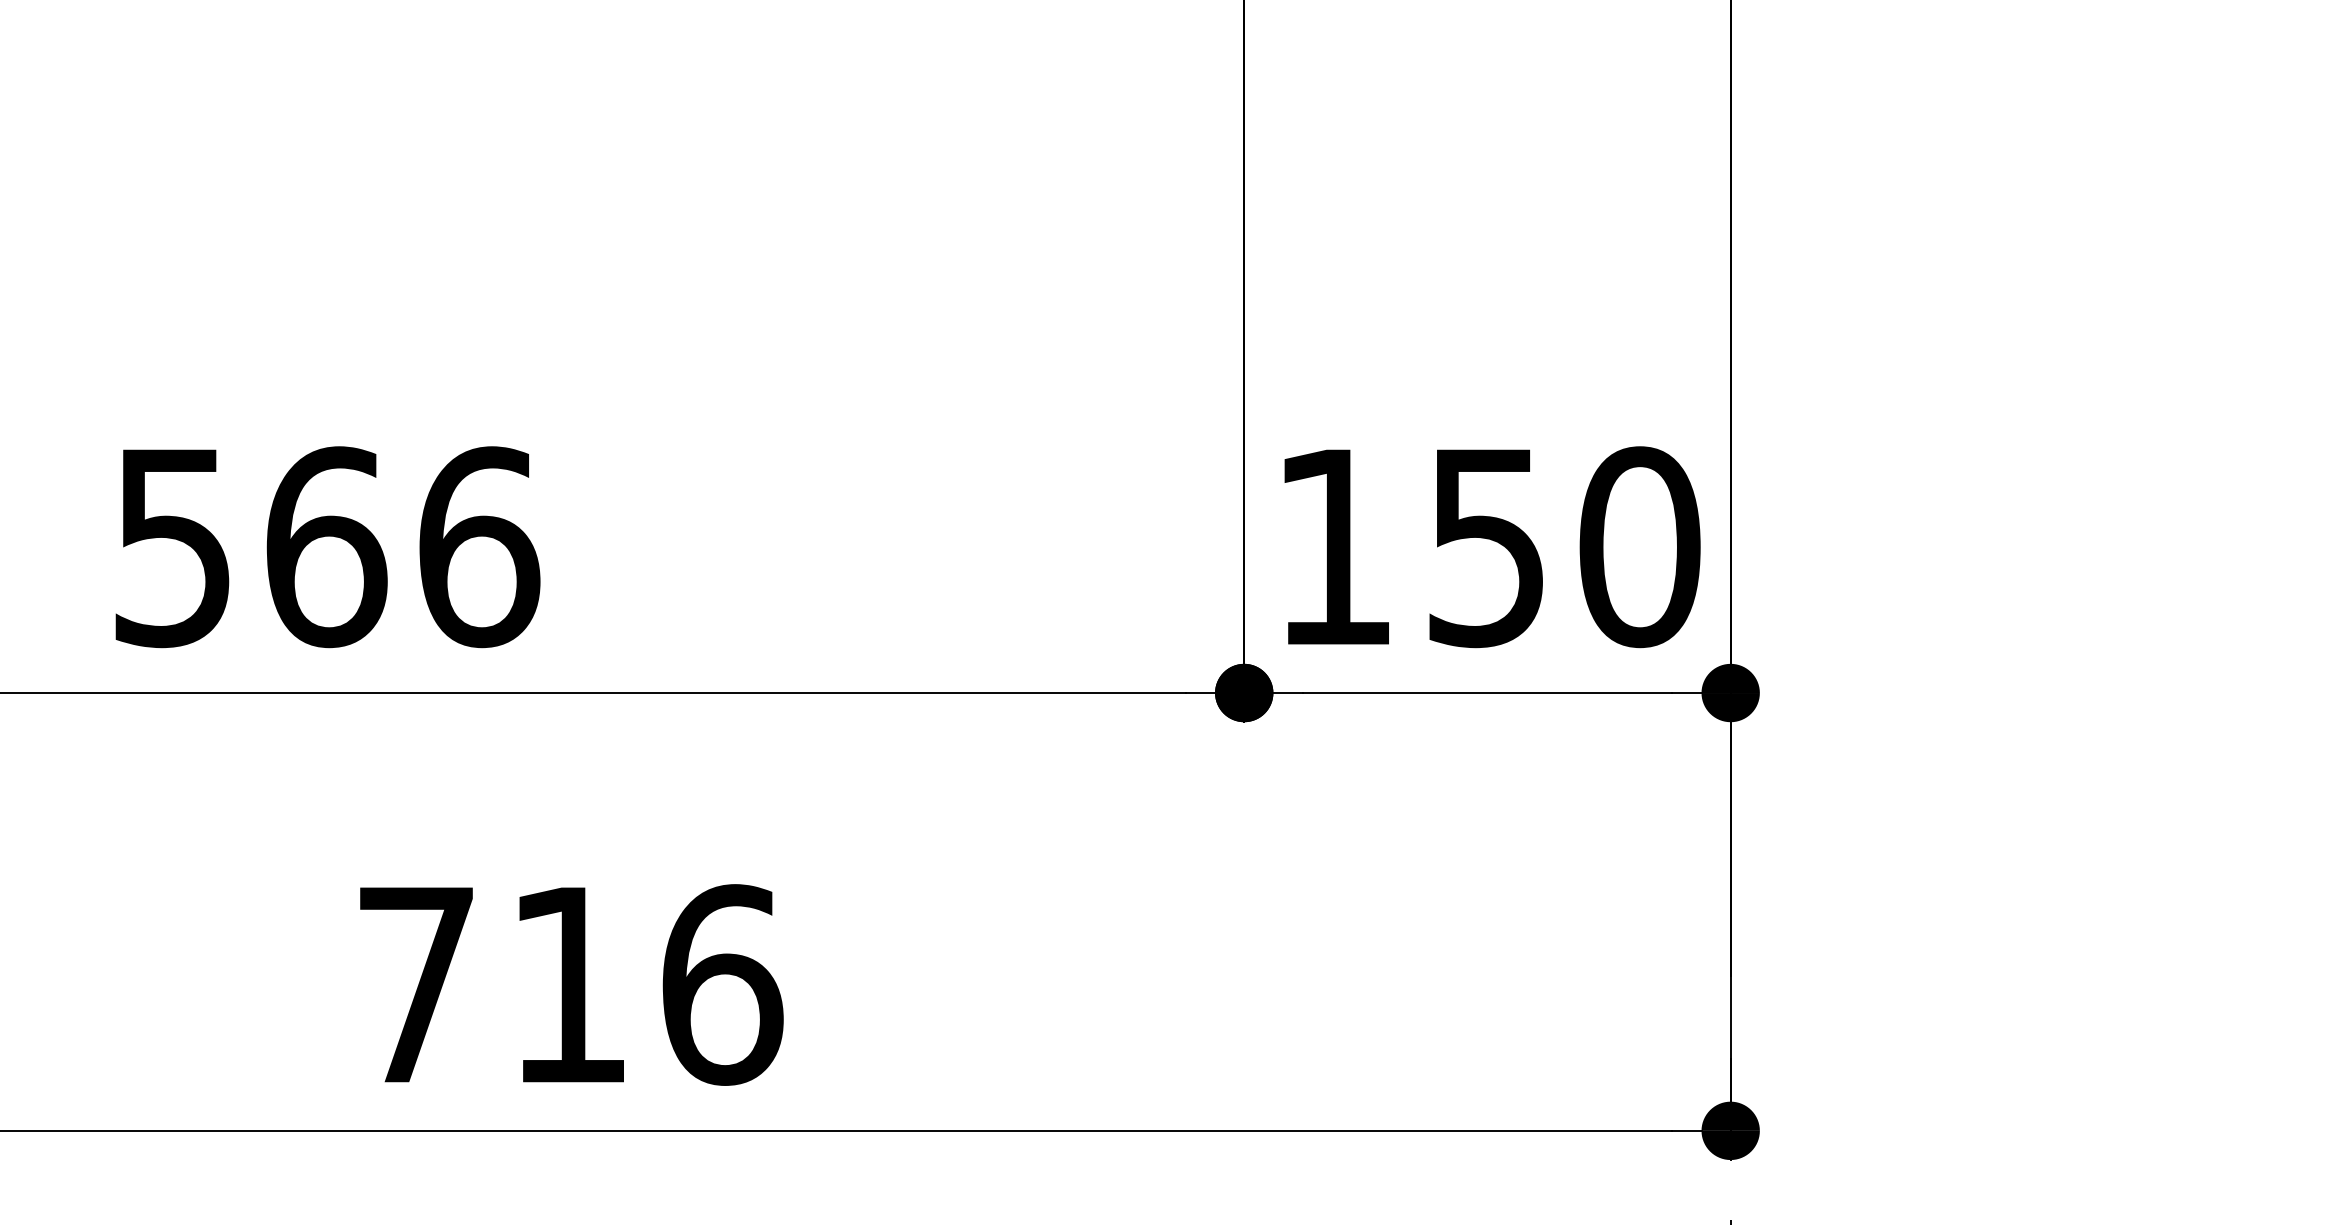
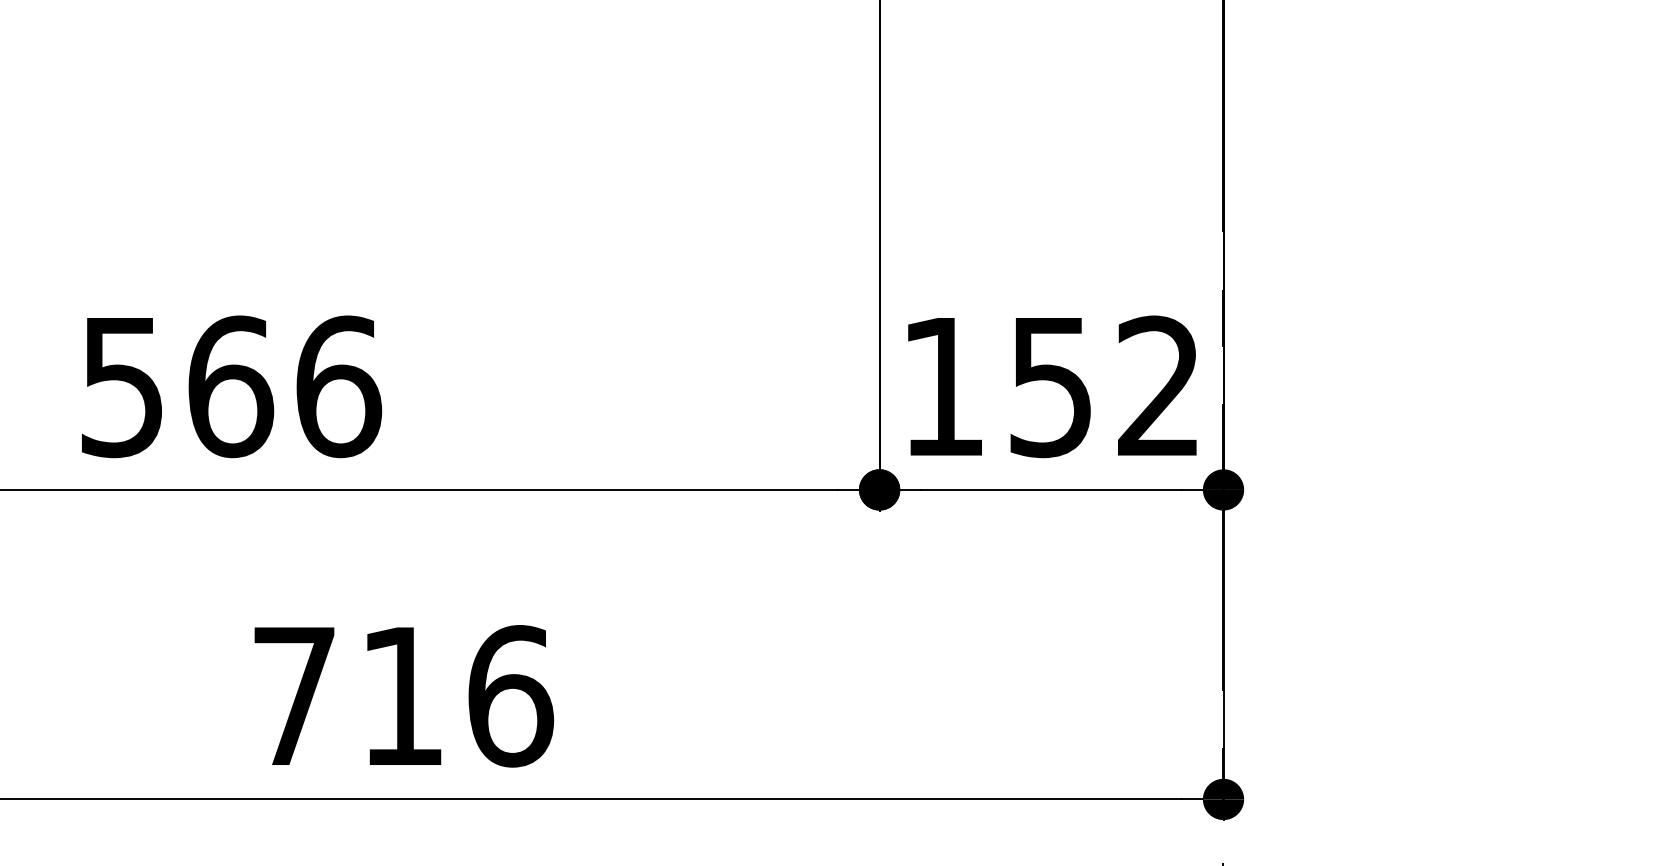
text: (1640, 546) -> (1159, 386), 150 -> 152

